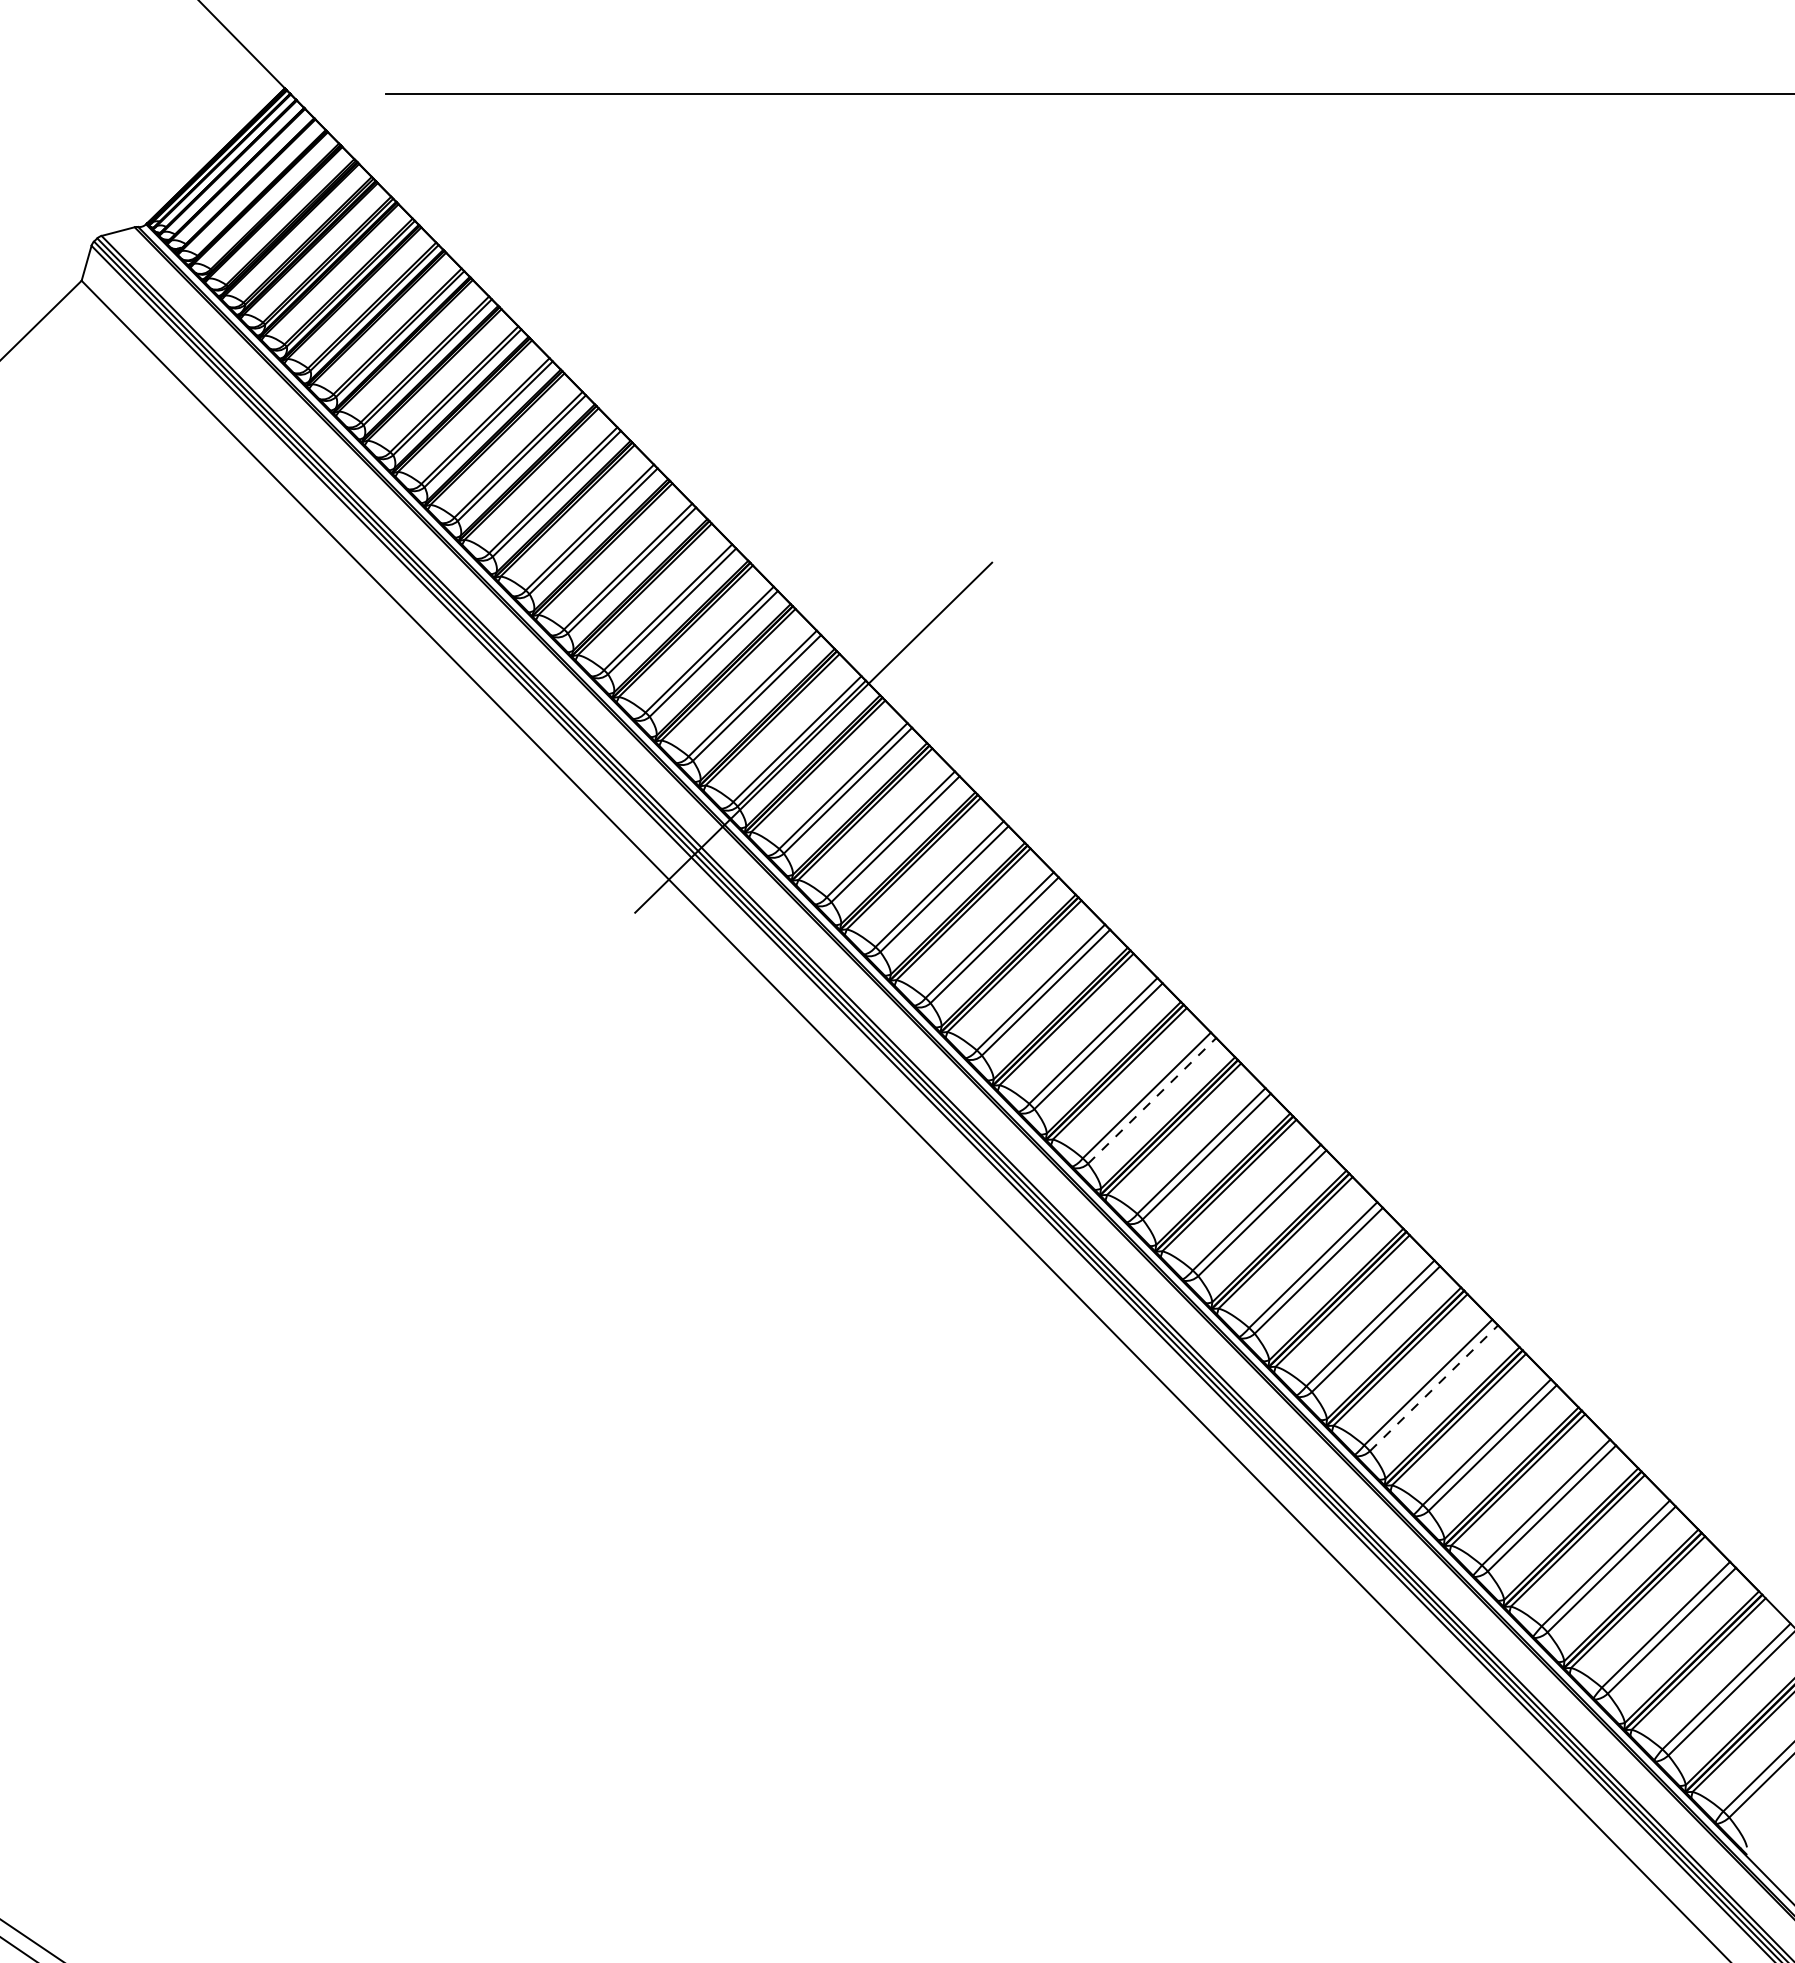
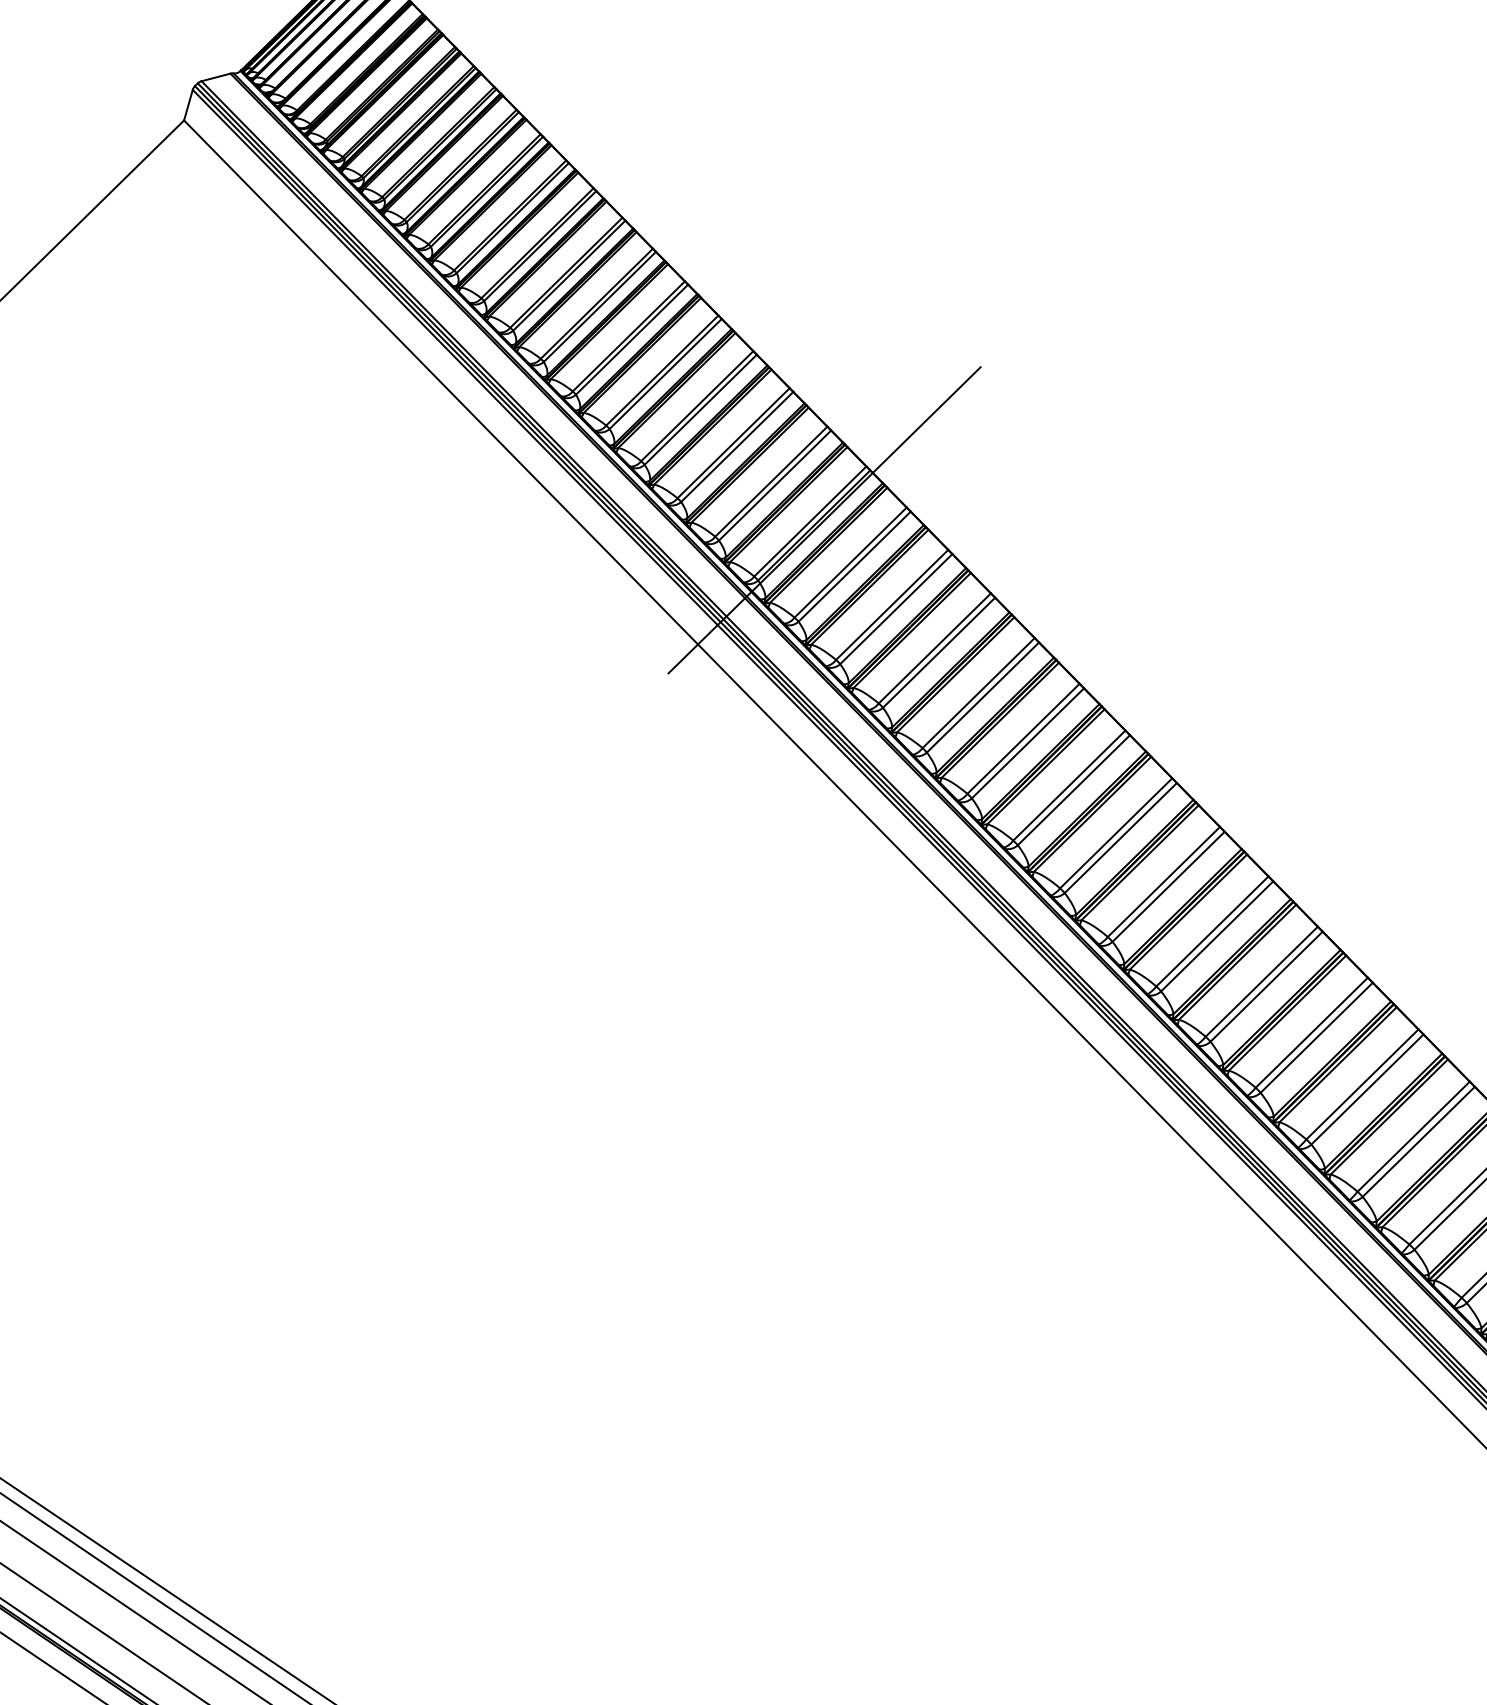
line: (1152, 1100) -> (1121, 837), dashed -> solid
line: (1434, 1388) -> (1367, 1089), dashed -> solid

